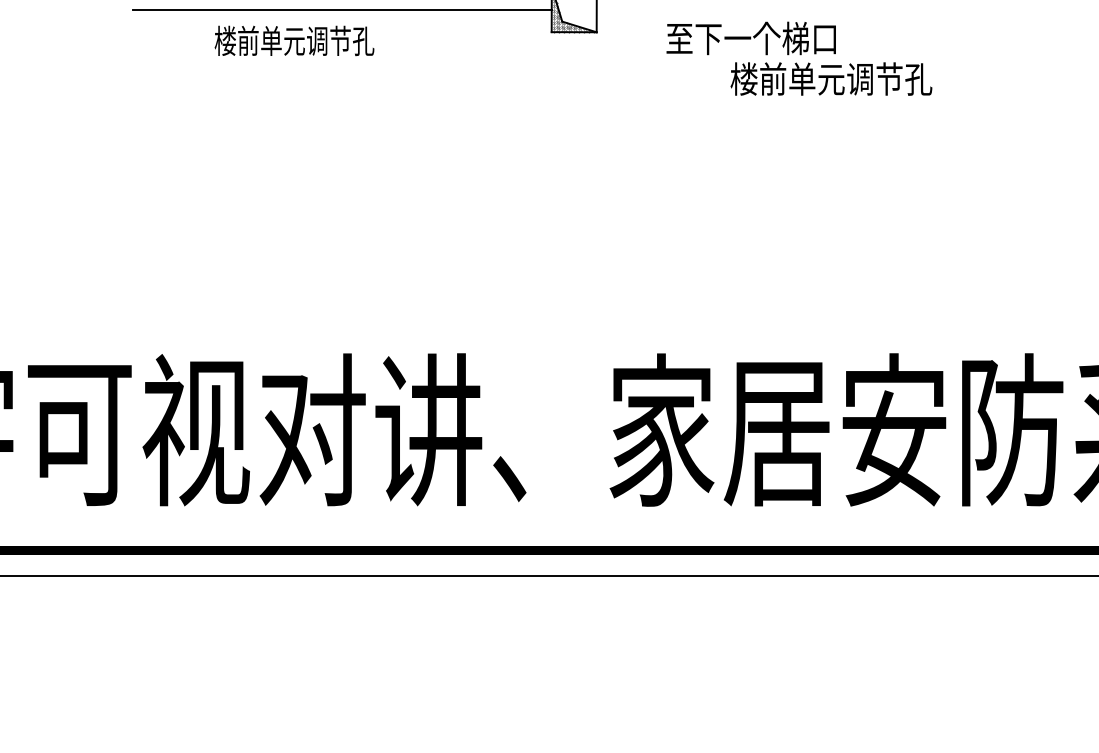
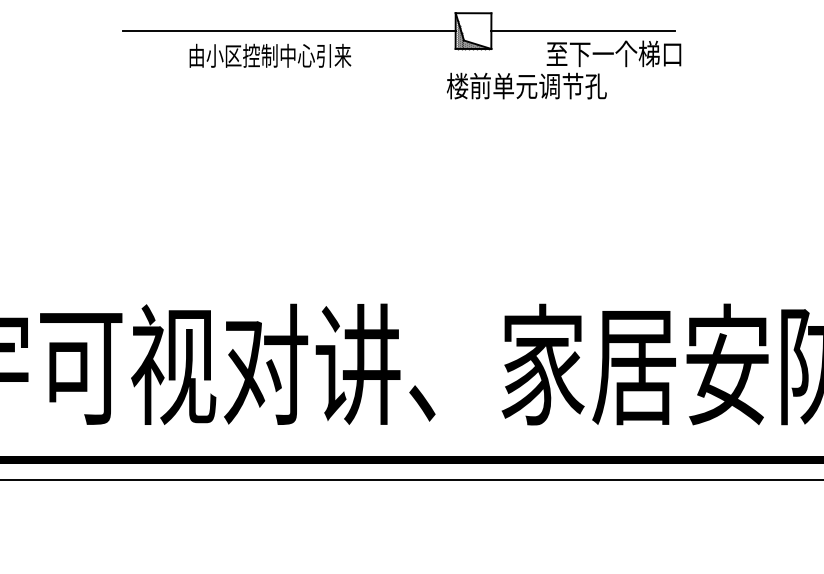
line: (712, 9) -> (583, 30), added
text: (317, 40) -> (269, 55), 楼前单元调节孔 -> 由小区控制中心引来
text: (831, 78) -> (526, 85), moved

